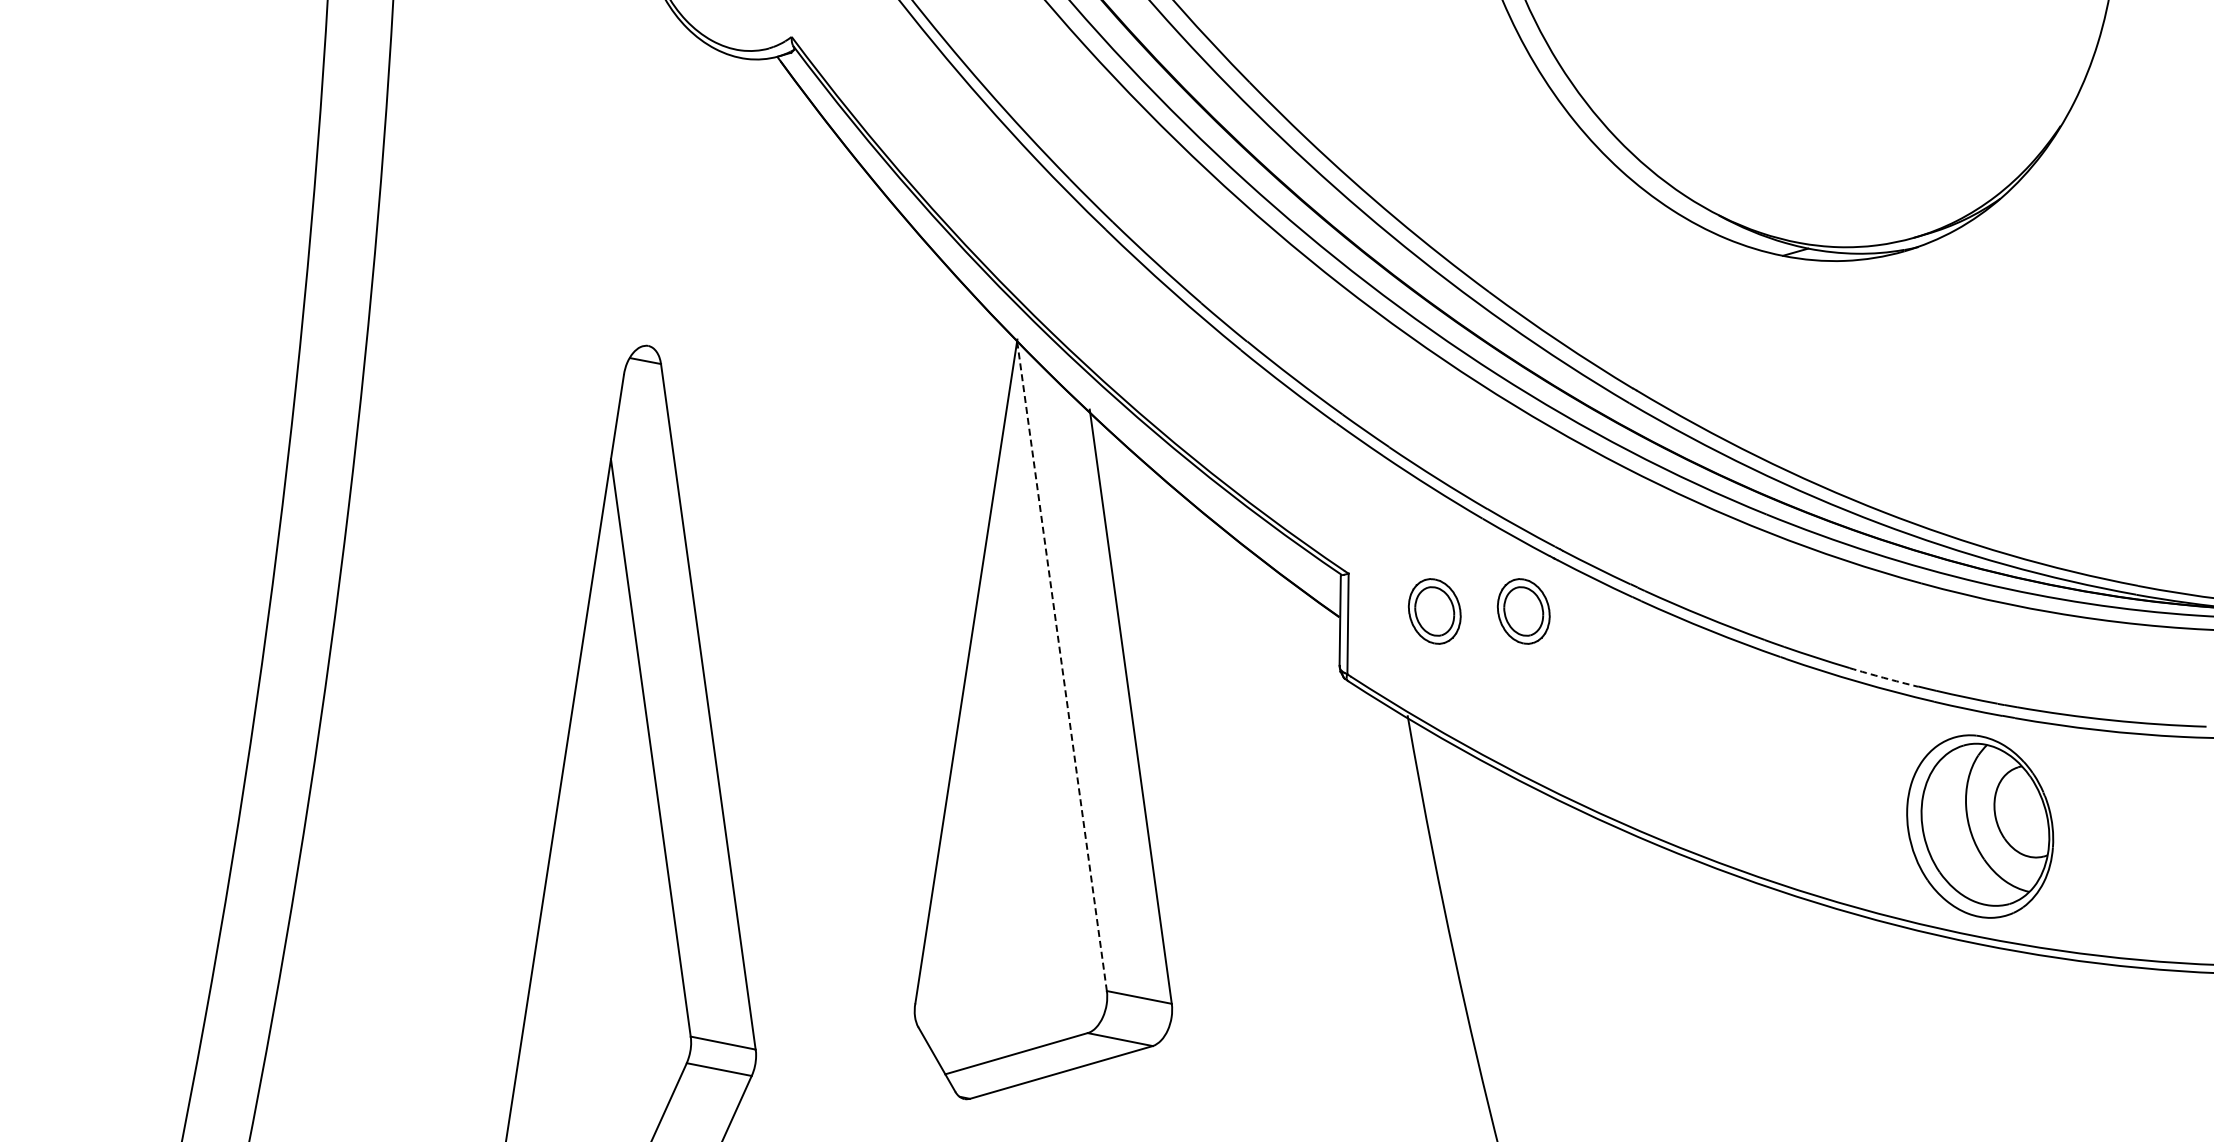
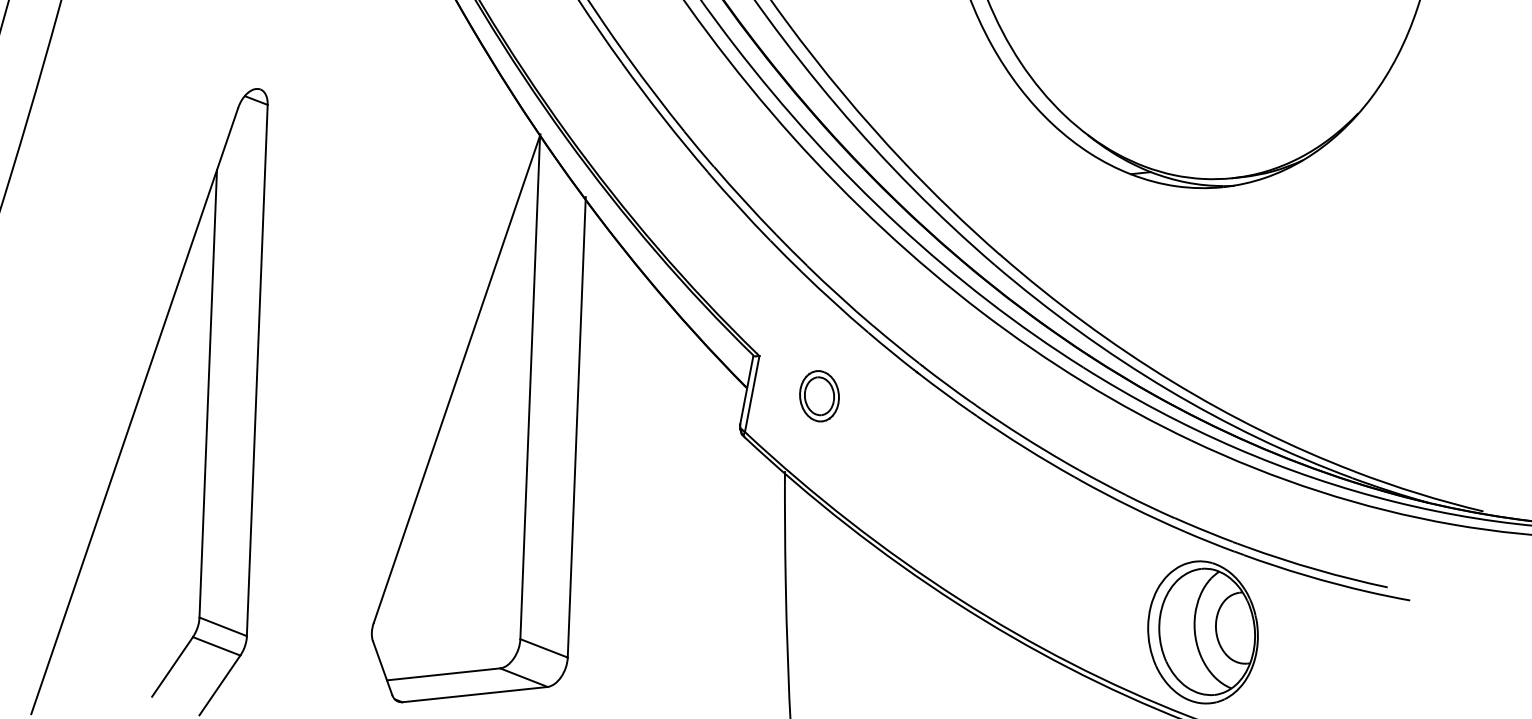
part: (1523, 611) -> (886, 408), removed
line: (1062, 666) -> (530, 387), dashed -> solid
arc: (1883, 677) -> (1149, 506), dashed -> solid

